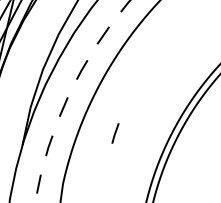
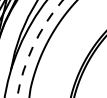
line: (114, 133) -> (55, 64), removed

